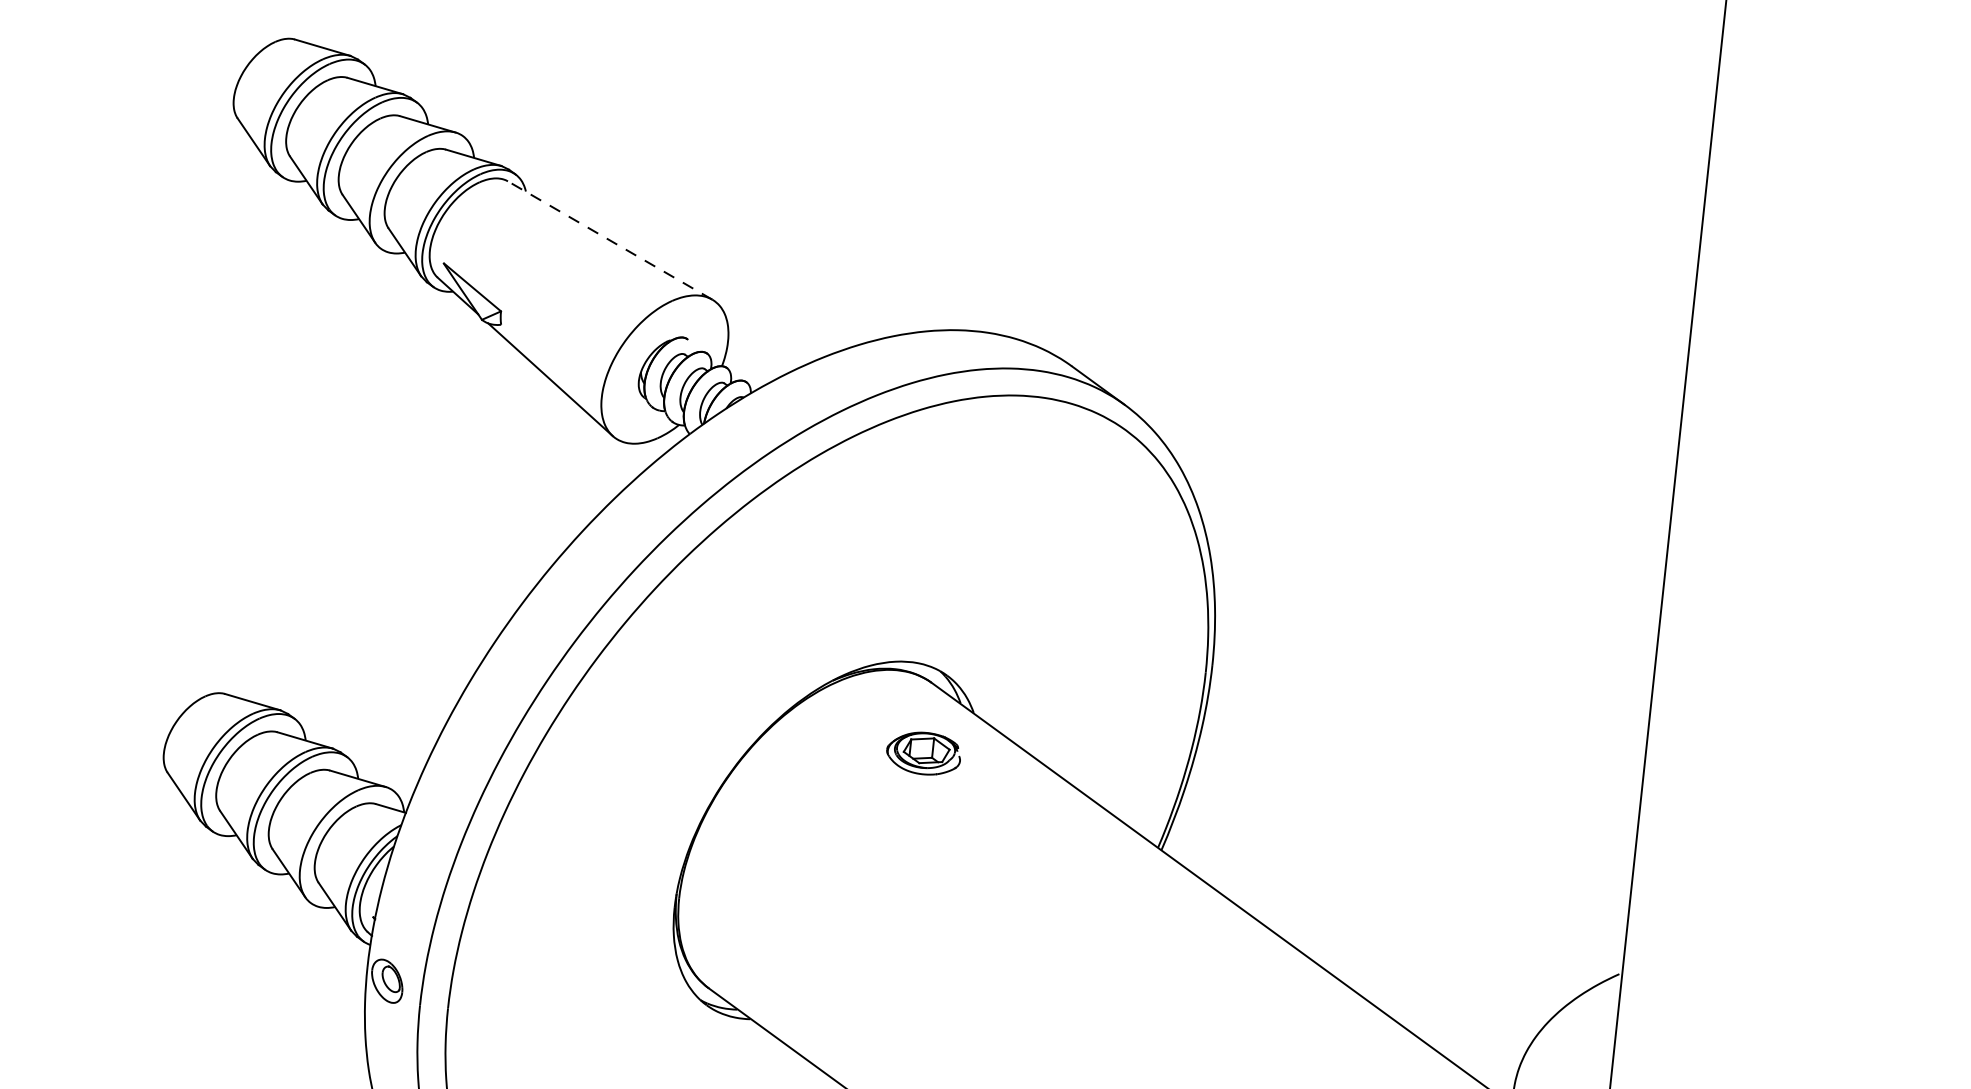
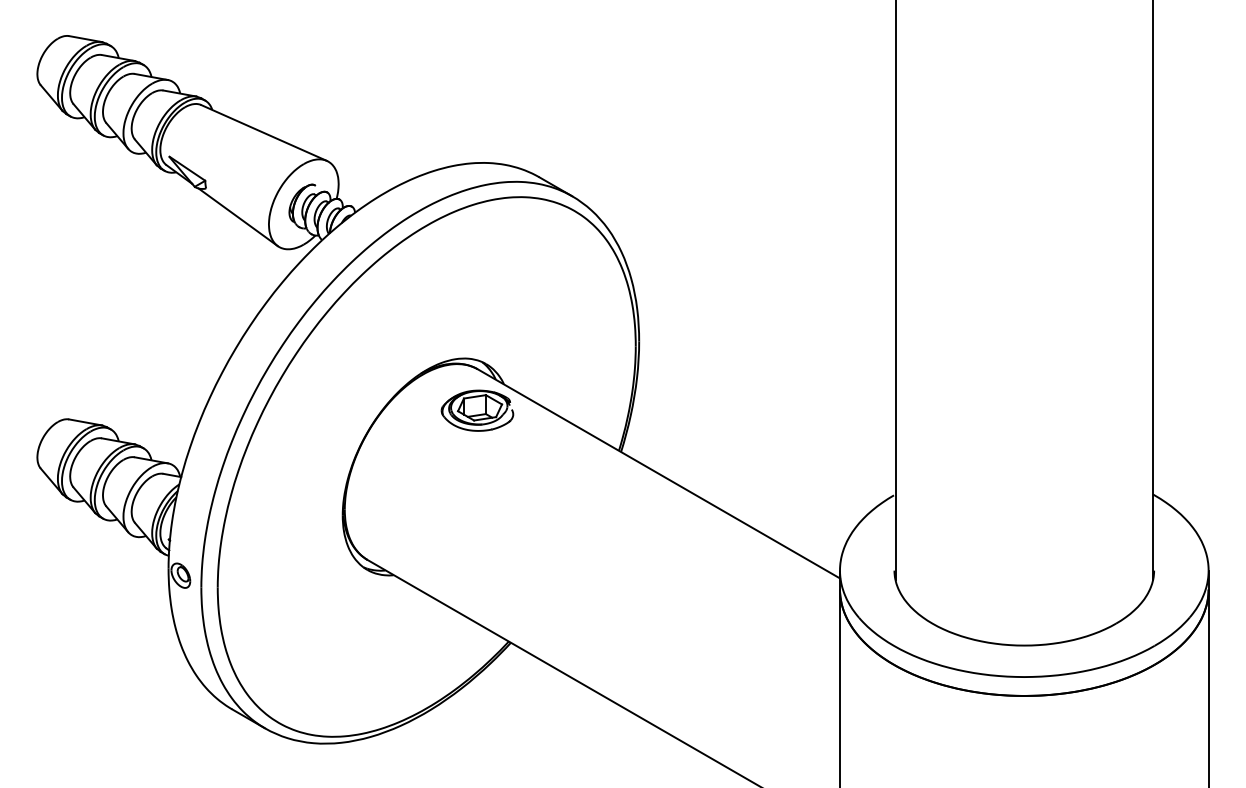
line: (610, 239) -> (264, 132), dashed -> solid
part: (923, 753) -> (477, 410), size x1.67

